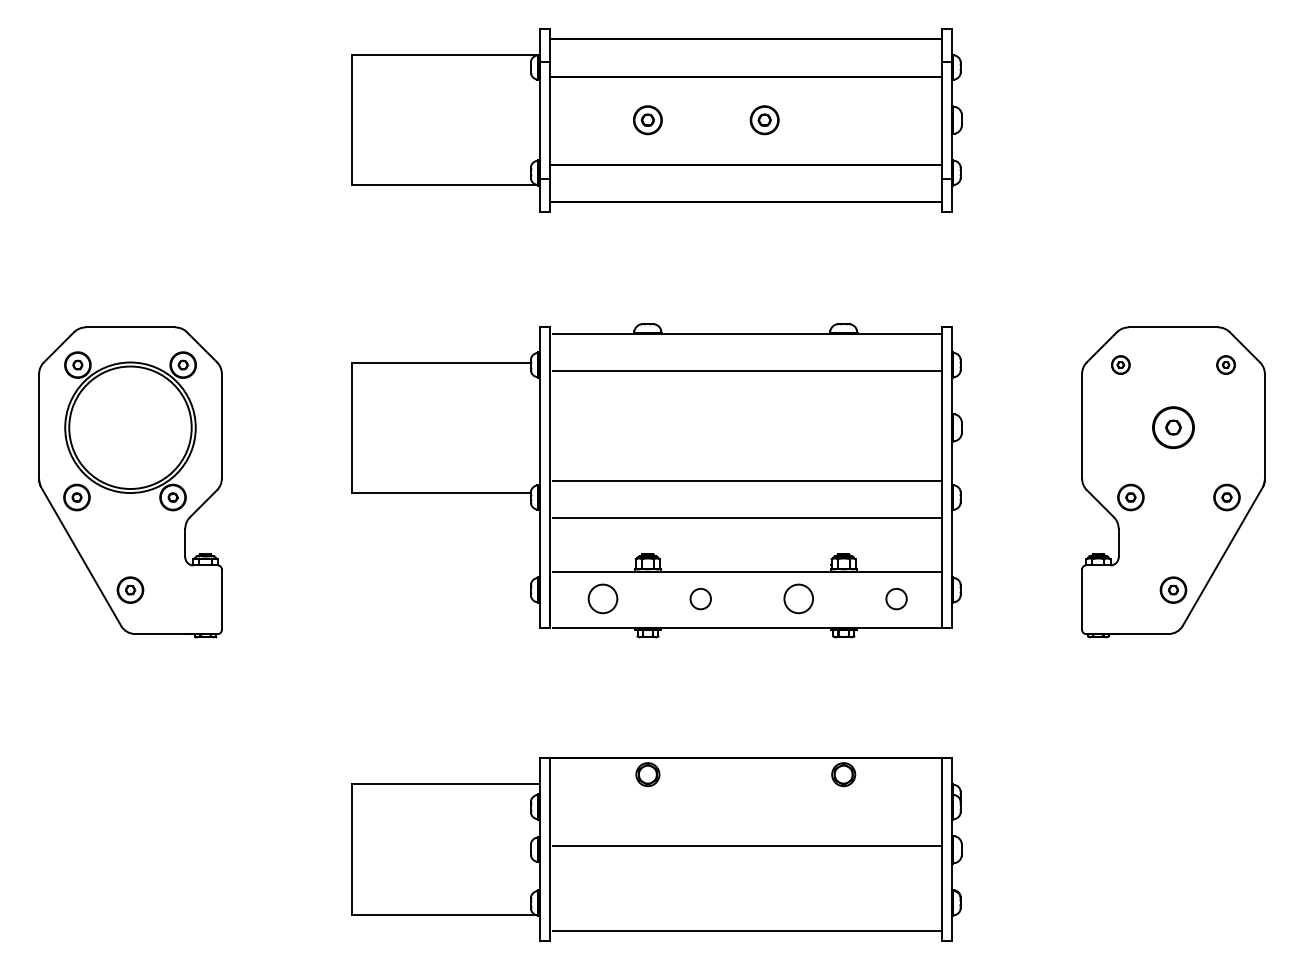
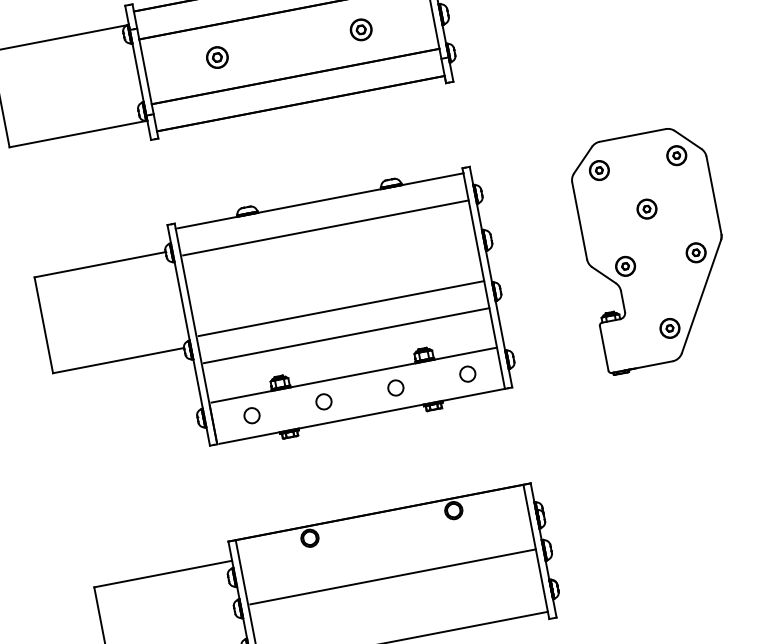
part: (764, 120) -> (361, 30), moved
part: (1120, 364) -> (599, 170), size x1.43
part: (1225, 364) -> (676, 155), size x1.43
part: (1173, 427) -> (646, 208), size x0.62
circle: (602, 599) -> (251, 416), size x0.71
circle: (798, 599) -> (395, 388), size x0.71

